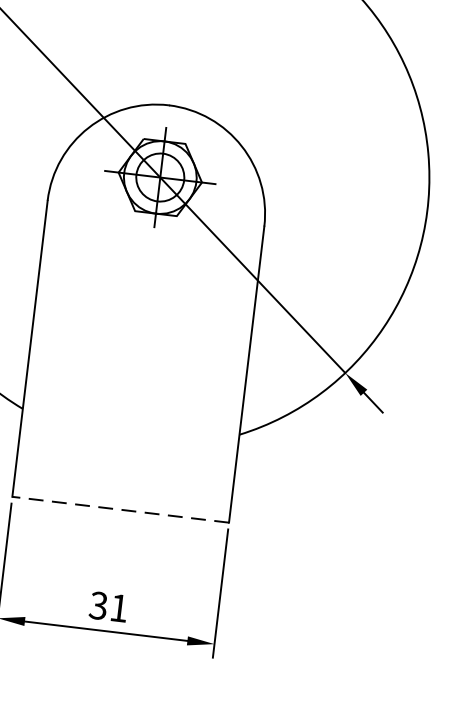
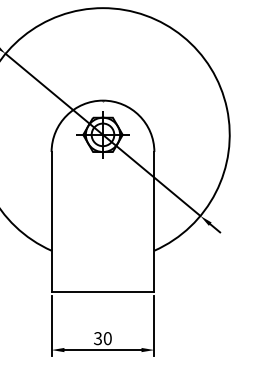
line: (119, 509) -> (102, 292), dashed -> solid
text: (118, 607) -> (107, 338), 31 -> 30

